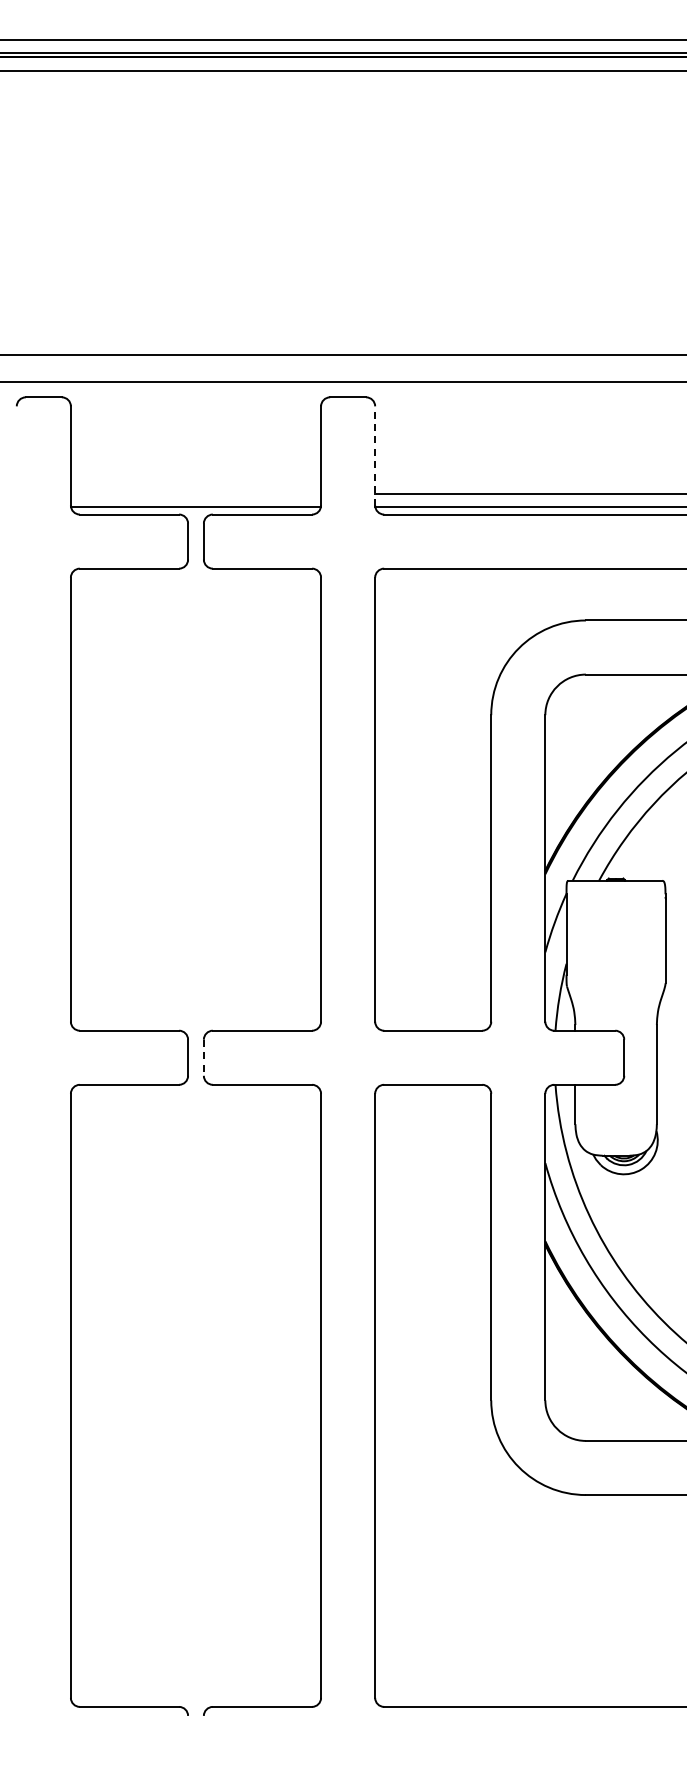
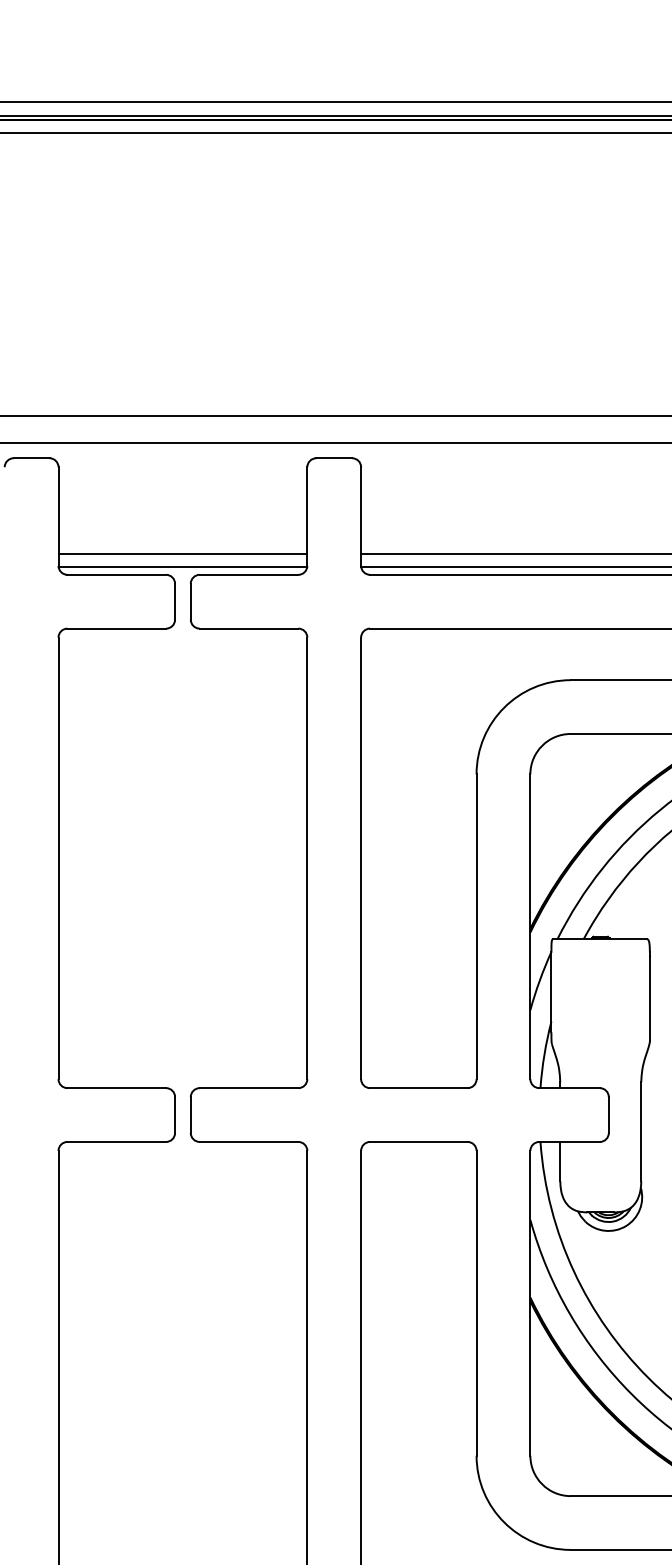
line: (375, 455) -> (361, 516), dashed -> solid
line: (195, 493) -> (182, 553), added
line: (203, 1058) -> (190, 1115), dashed -> solid

